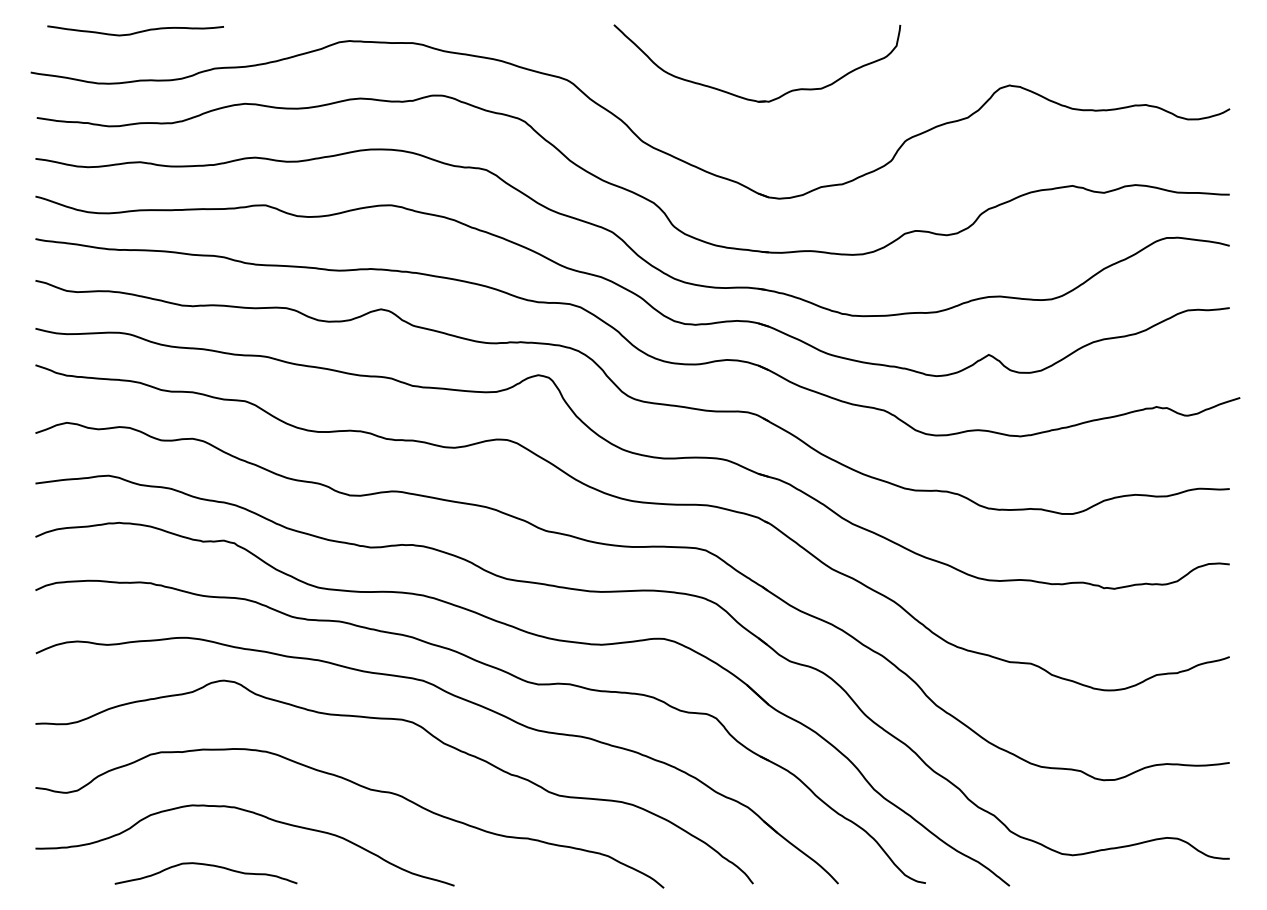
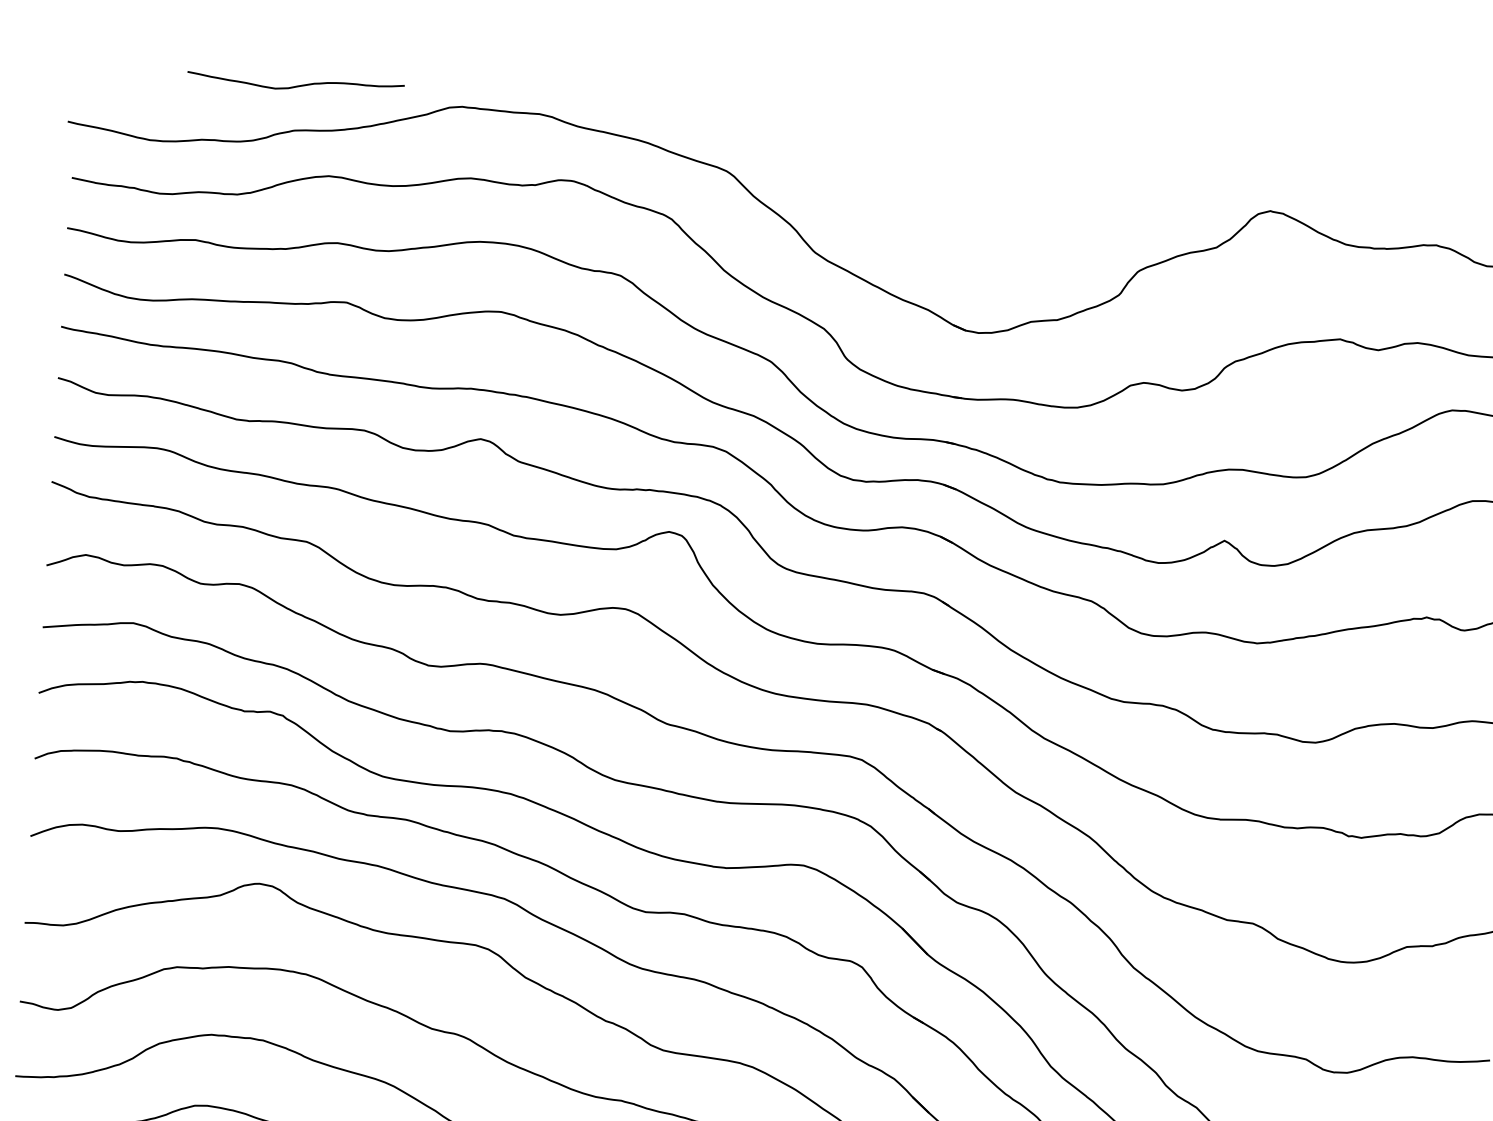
curve: (136, 31) -> (296, 84), moved
part: (745, 97) -> (944, 206), removed

